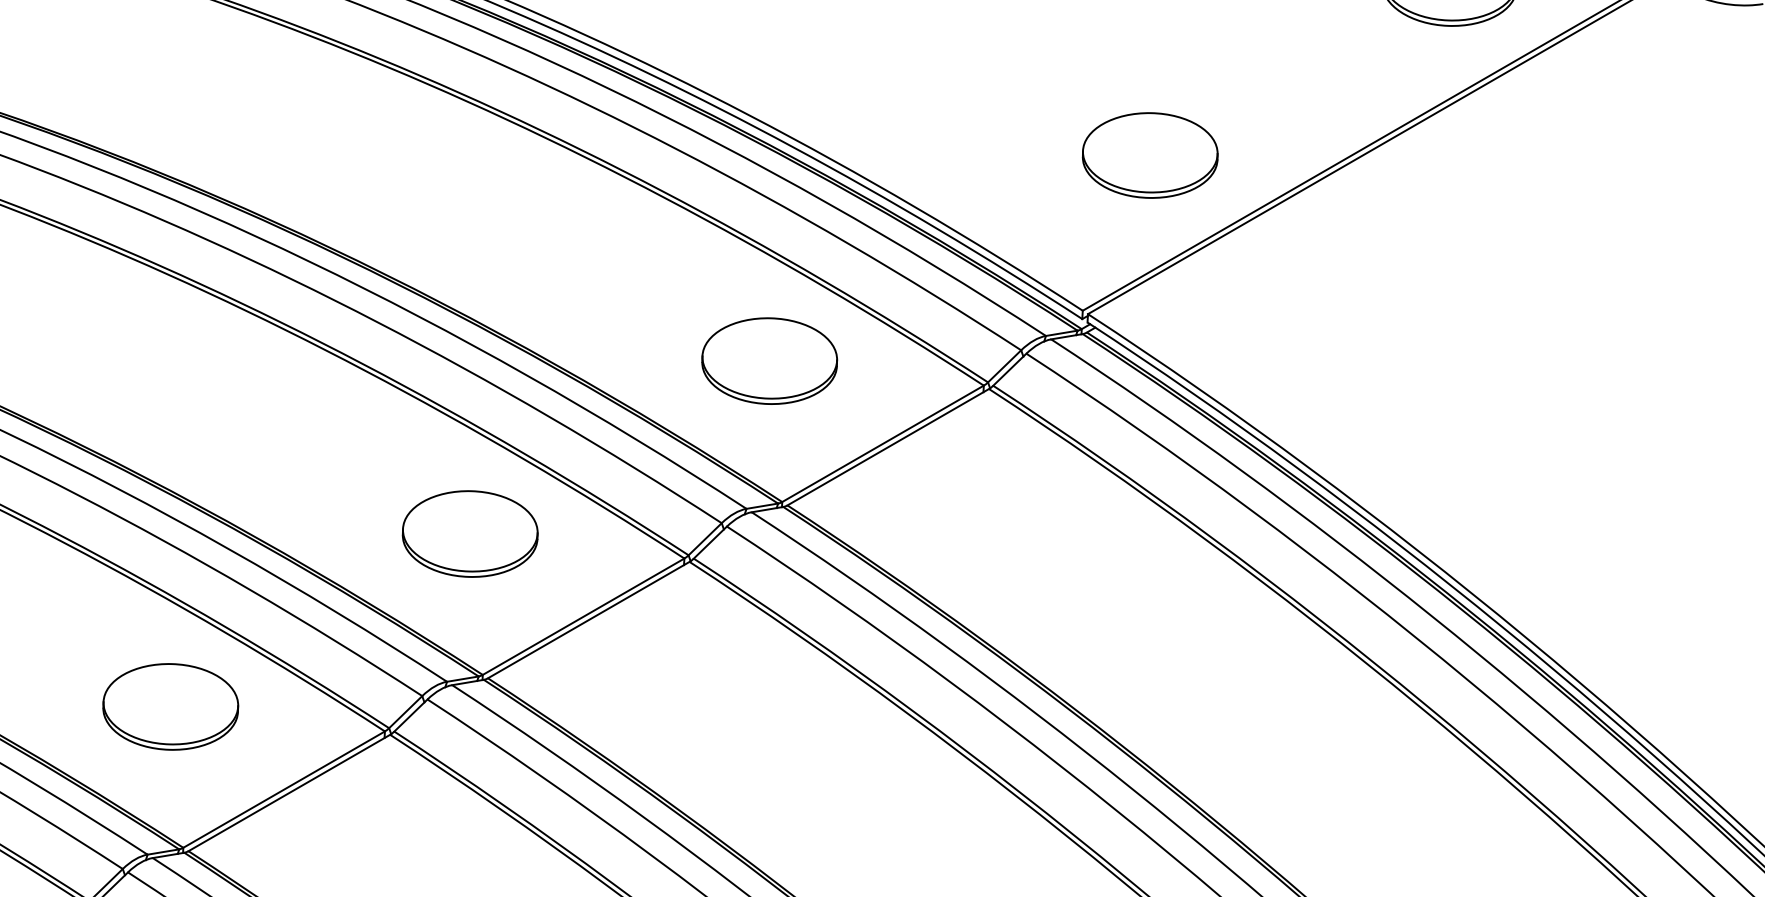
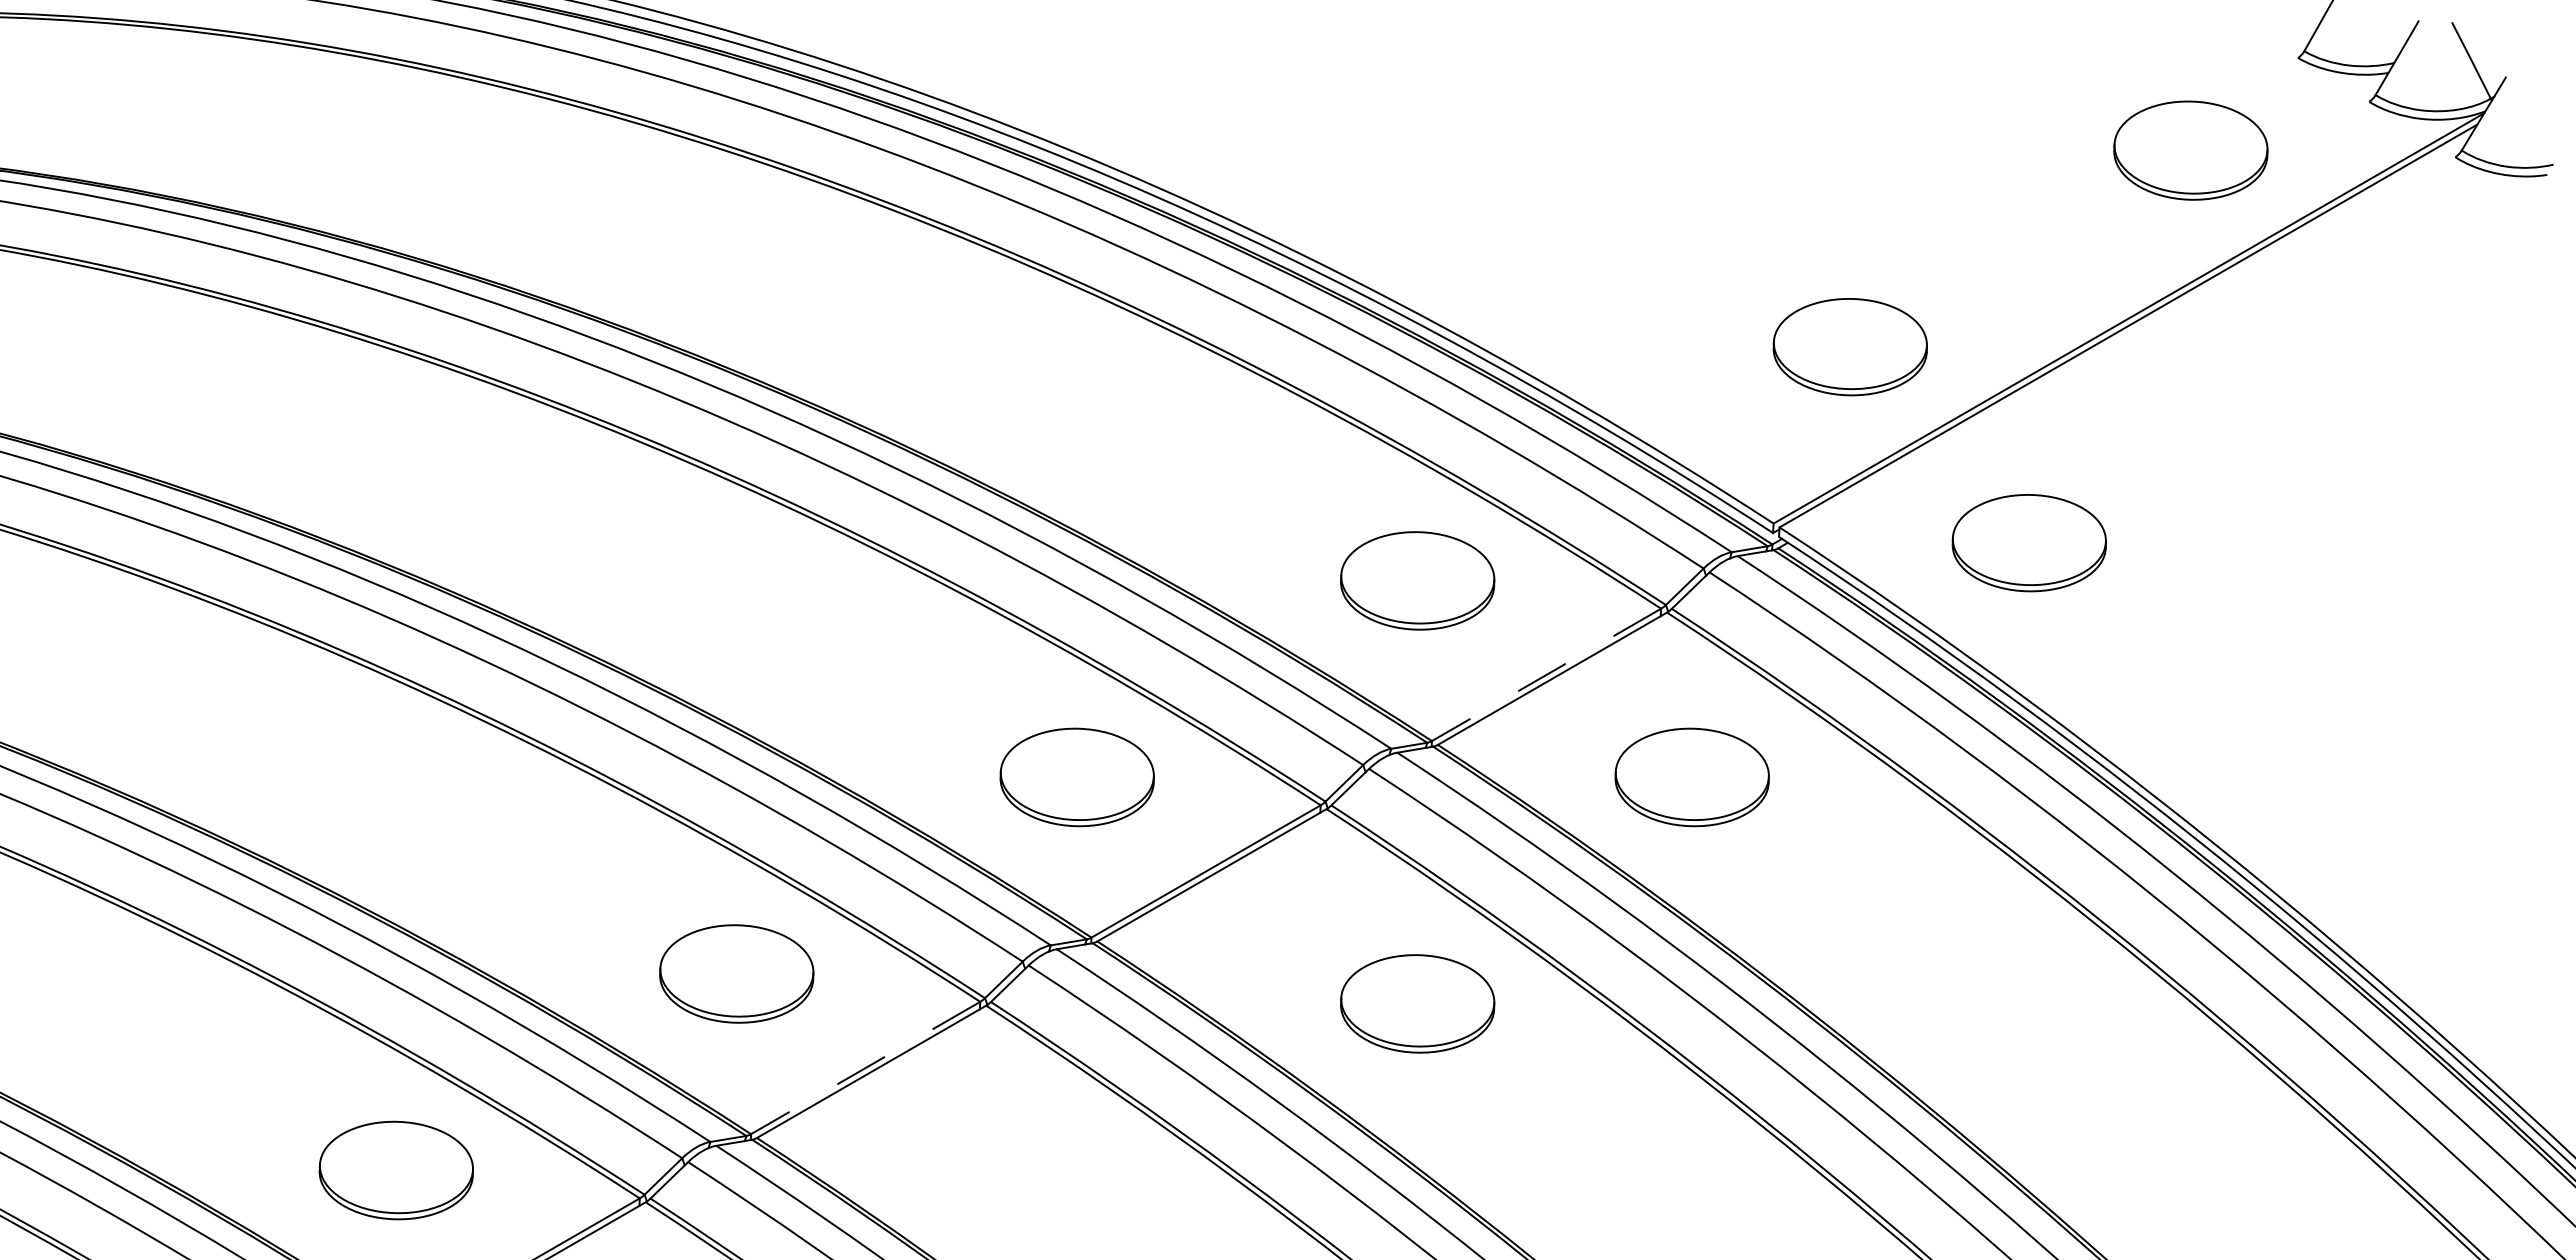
part: (1306, 328) -> (2028, 543), added
line: (883, 444) -> (1546, 675), solid -> dashed
part: (1010, 534) -> (1691, 777), added
part: (769, 732) -> (1417, 1003), added
line: (283, 790) -> (865, 1068), solid -> dashed

